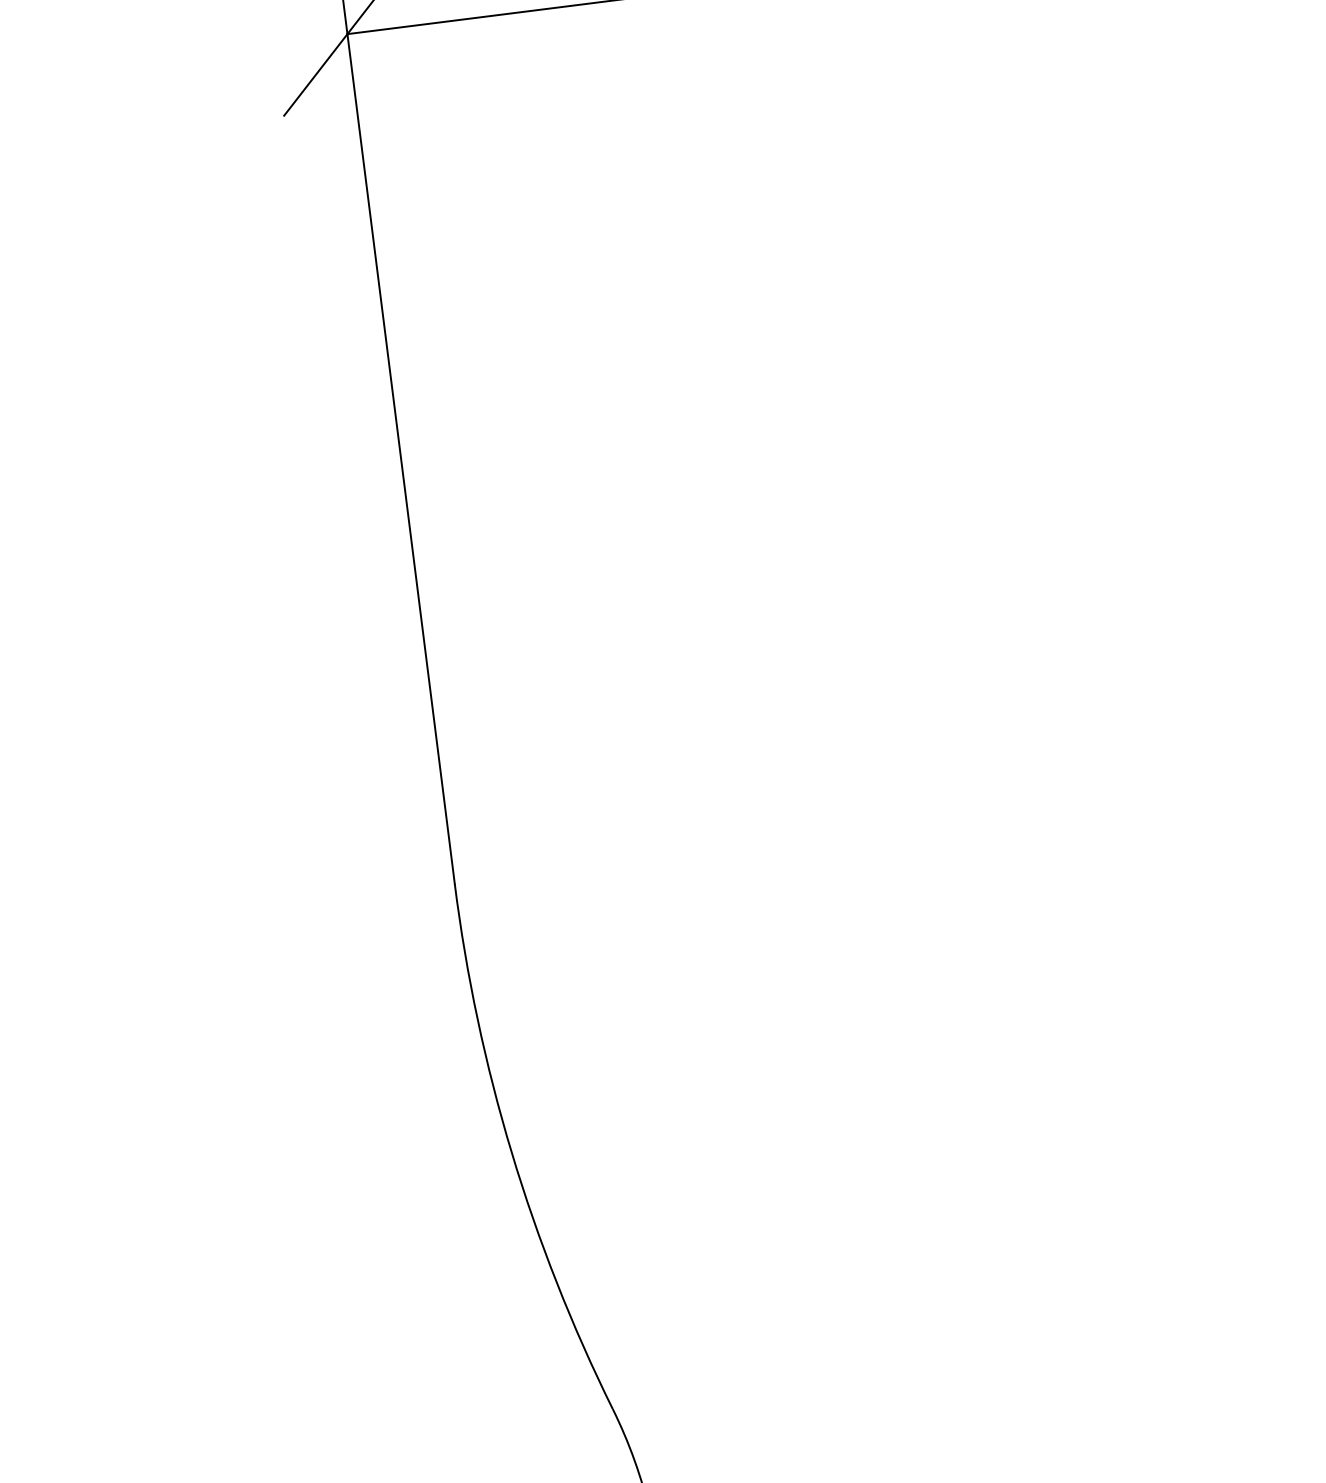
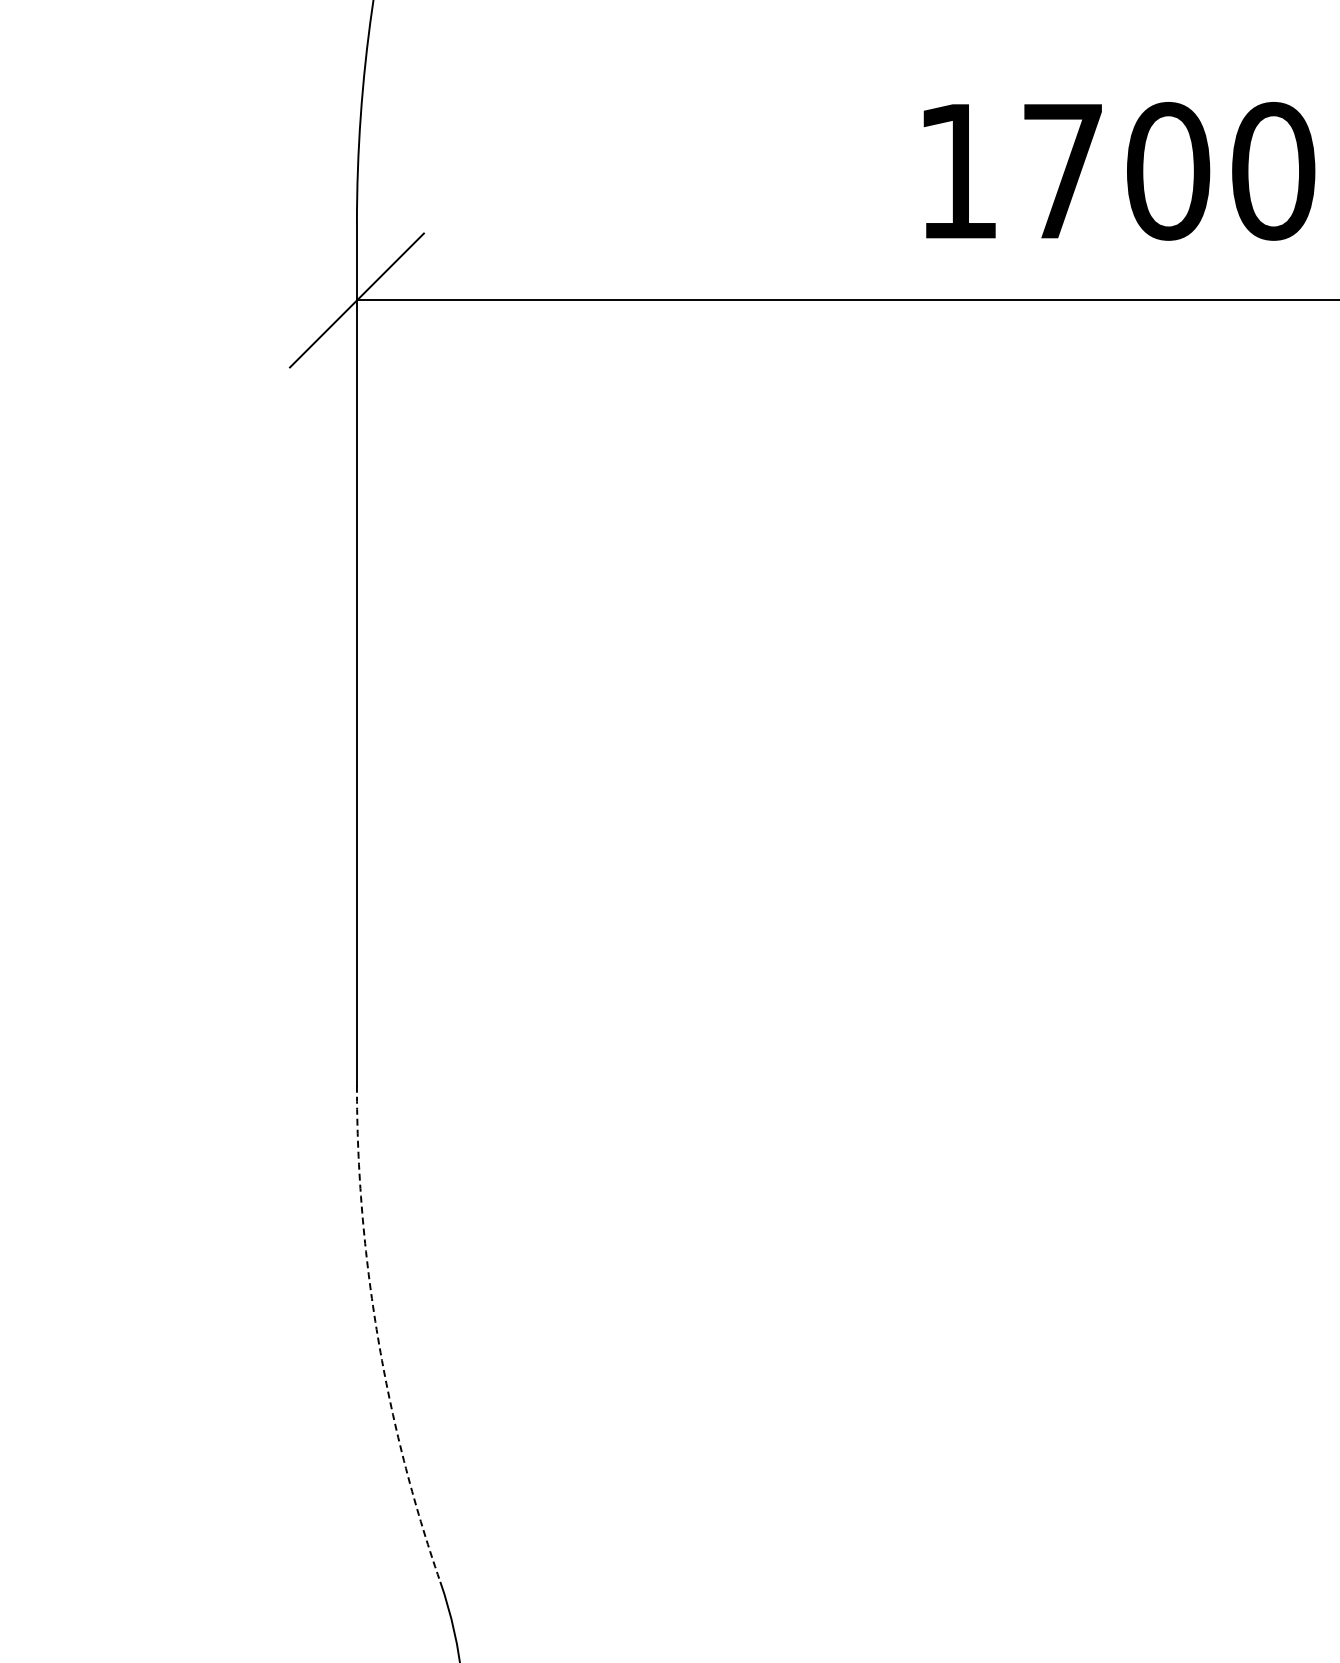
arc: (511, 1153) -> (377, 1337), solid -> dashed

